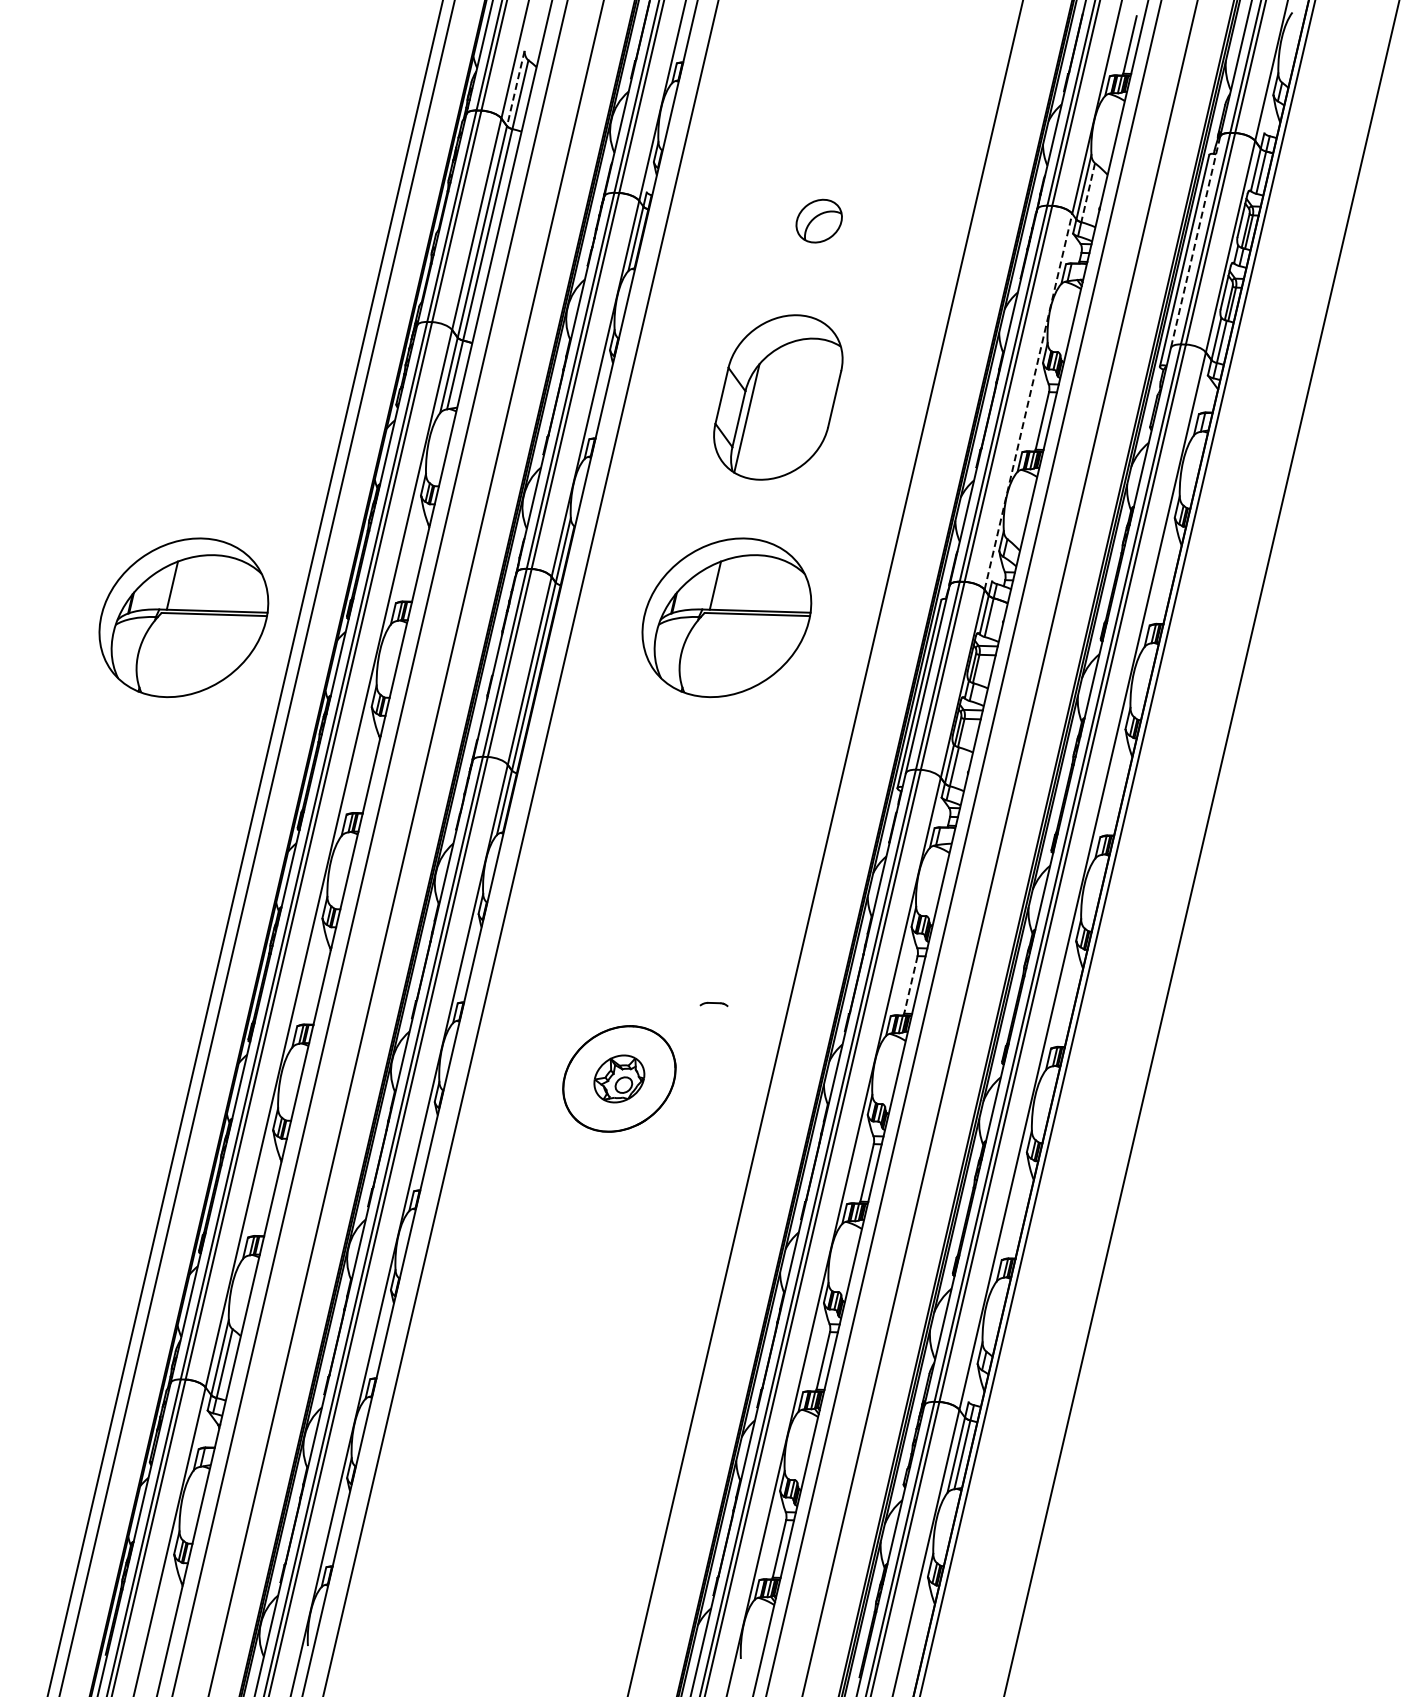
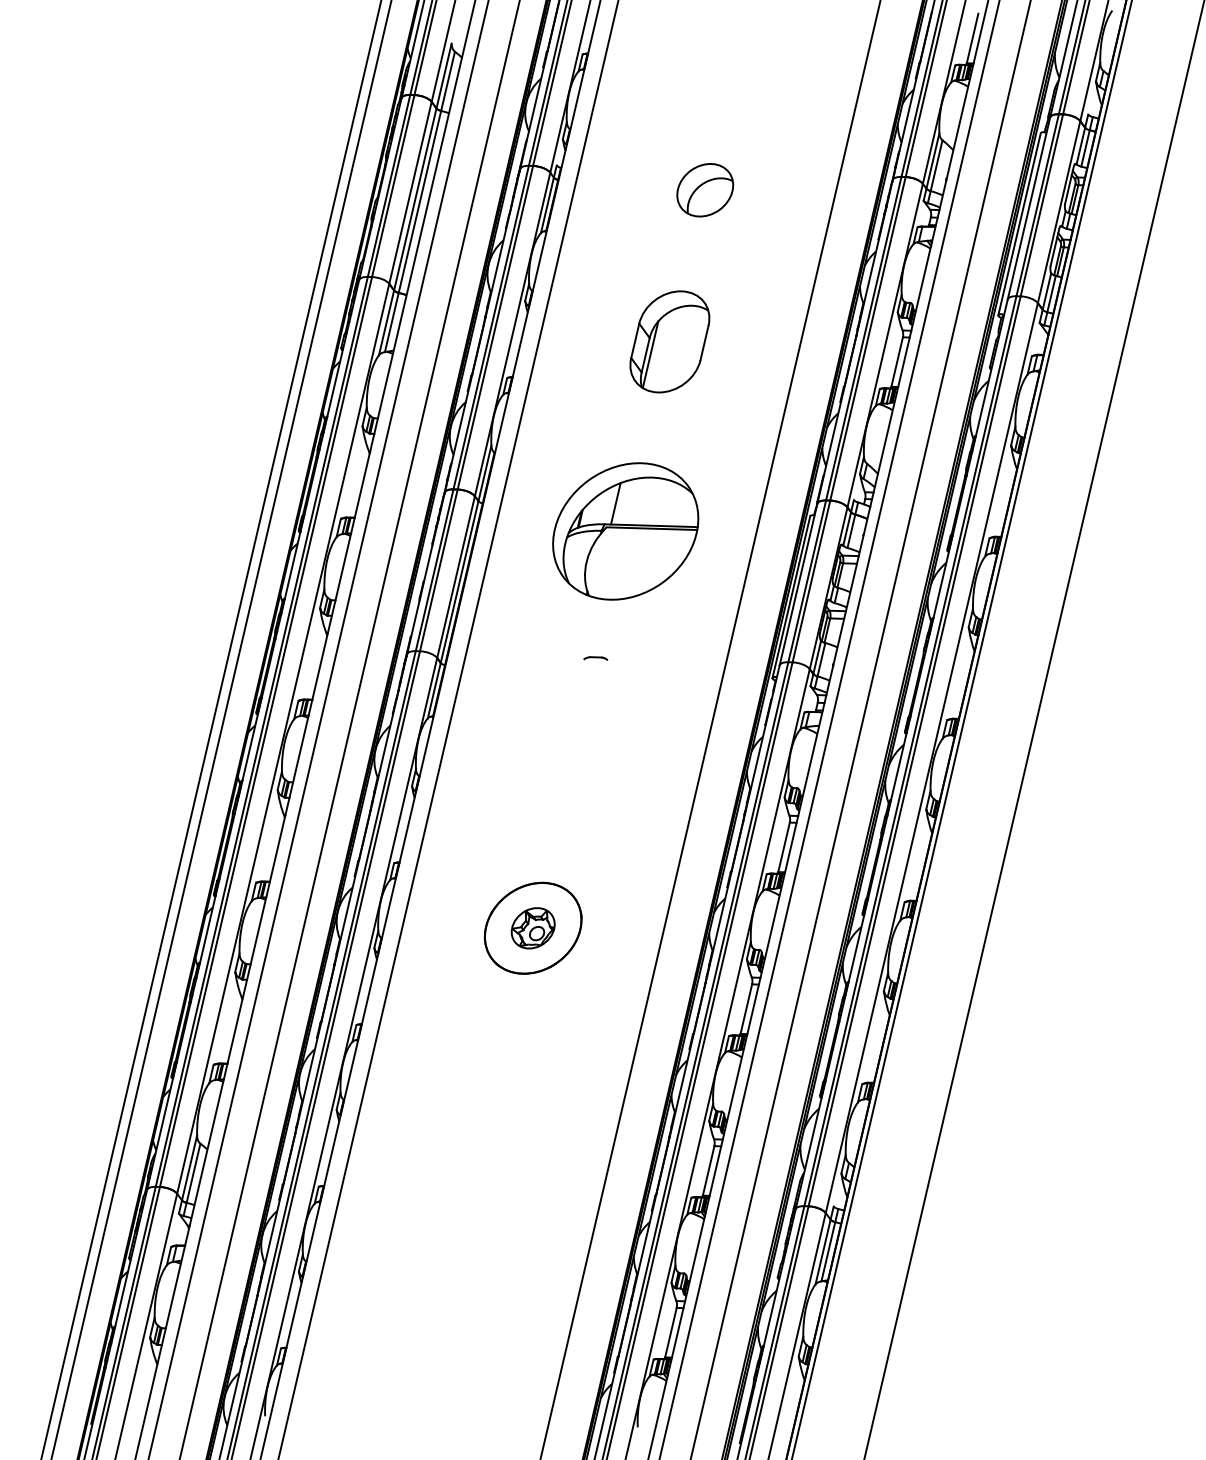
line: (515, 88) -> (443, 76), dashed -> solid
line: (1088, 193) -> (936, 166), dashed -> solid
part: (818, 220) -> (704, 189), size x1.43
line: (1195, 242) -> (1028, 208), dashed -> solid
part: (777, 397) -> (669, 341), size x0.71
line: (1028, 401) -> (885, 345), dashed -> solid
part: (183, 617) -> (158, 531), removed
line: (910, 984) -> (783, 847), dashed -> solid
part: (713, 1004) -> (595, 658), moved

